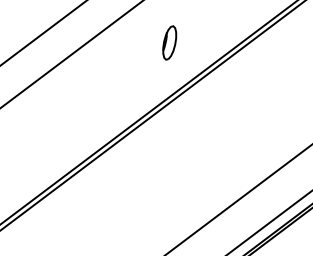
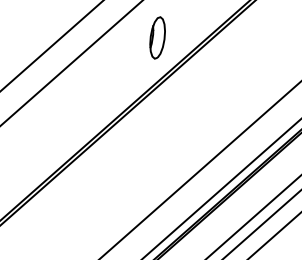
part: (169, 42) -> (157, 37), size x1.6

